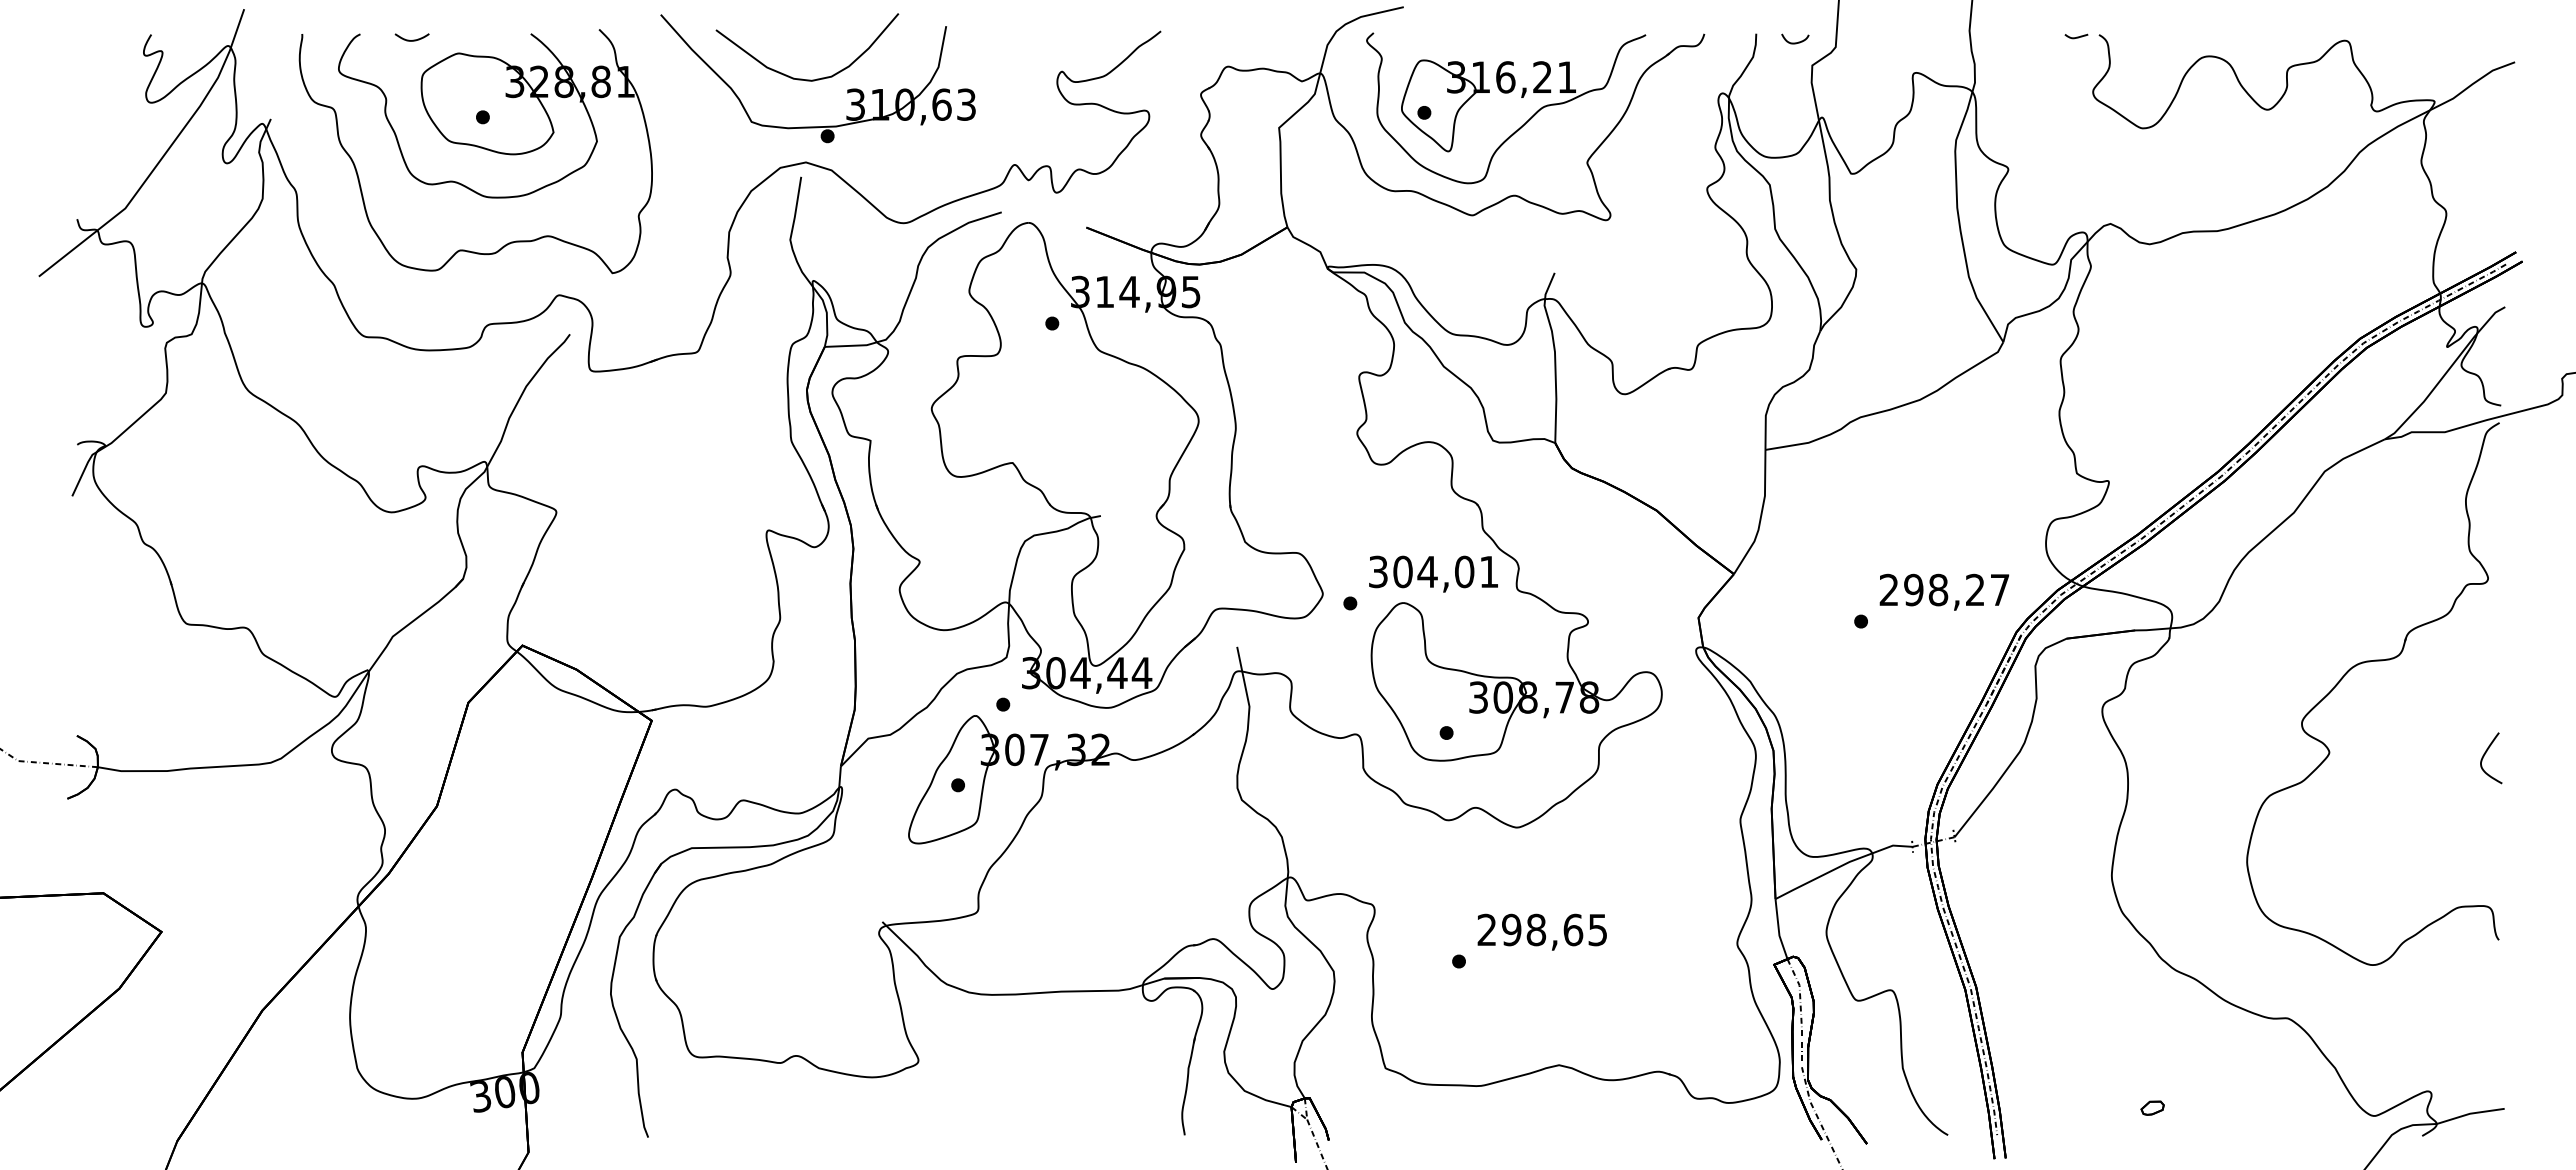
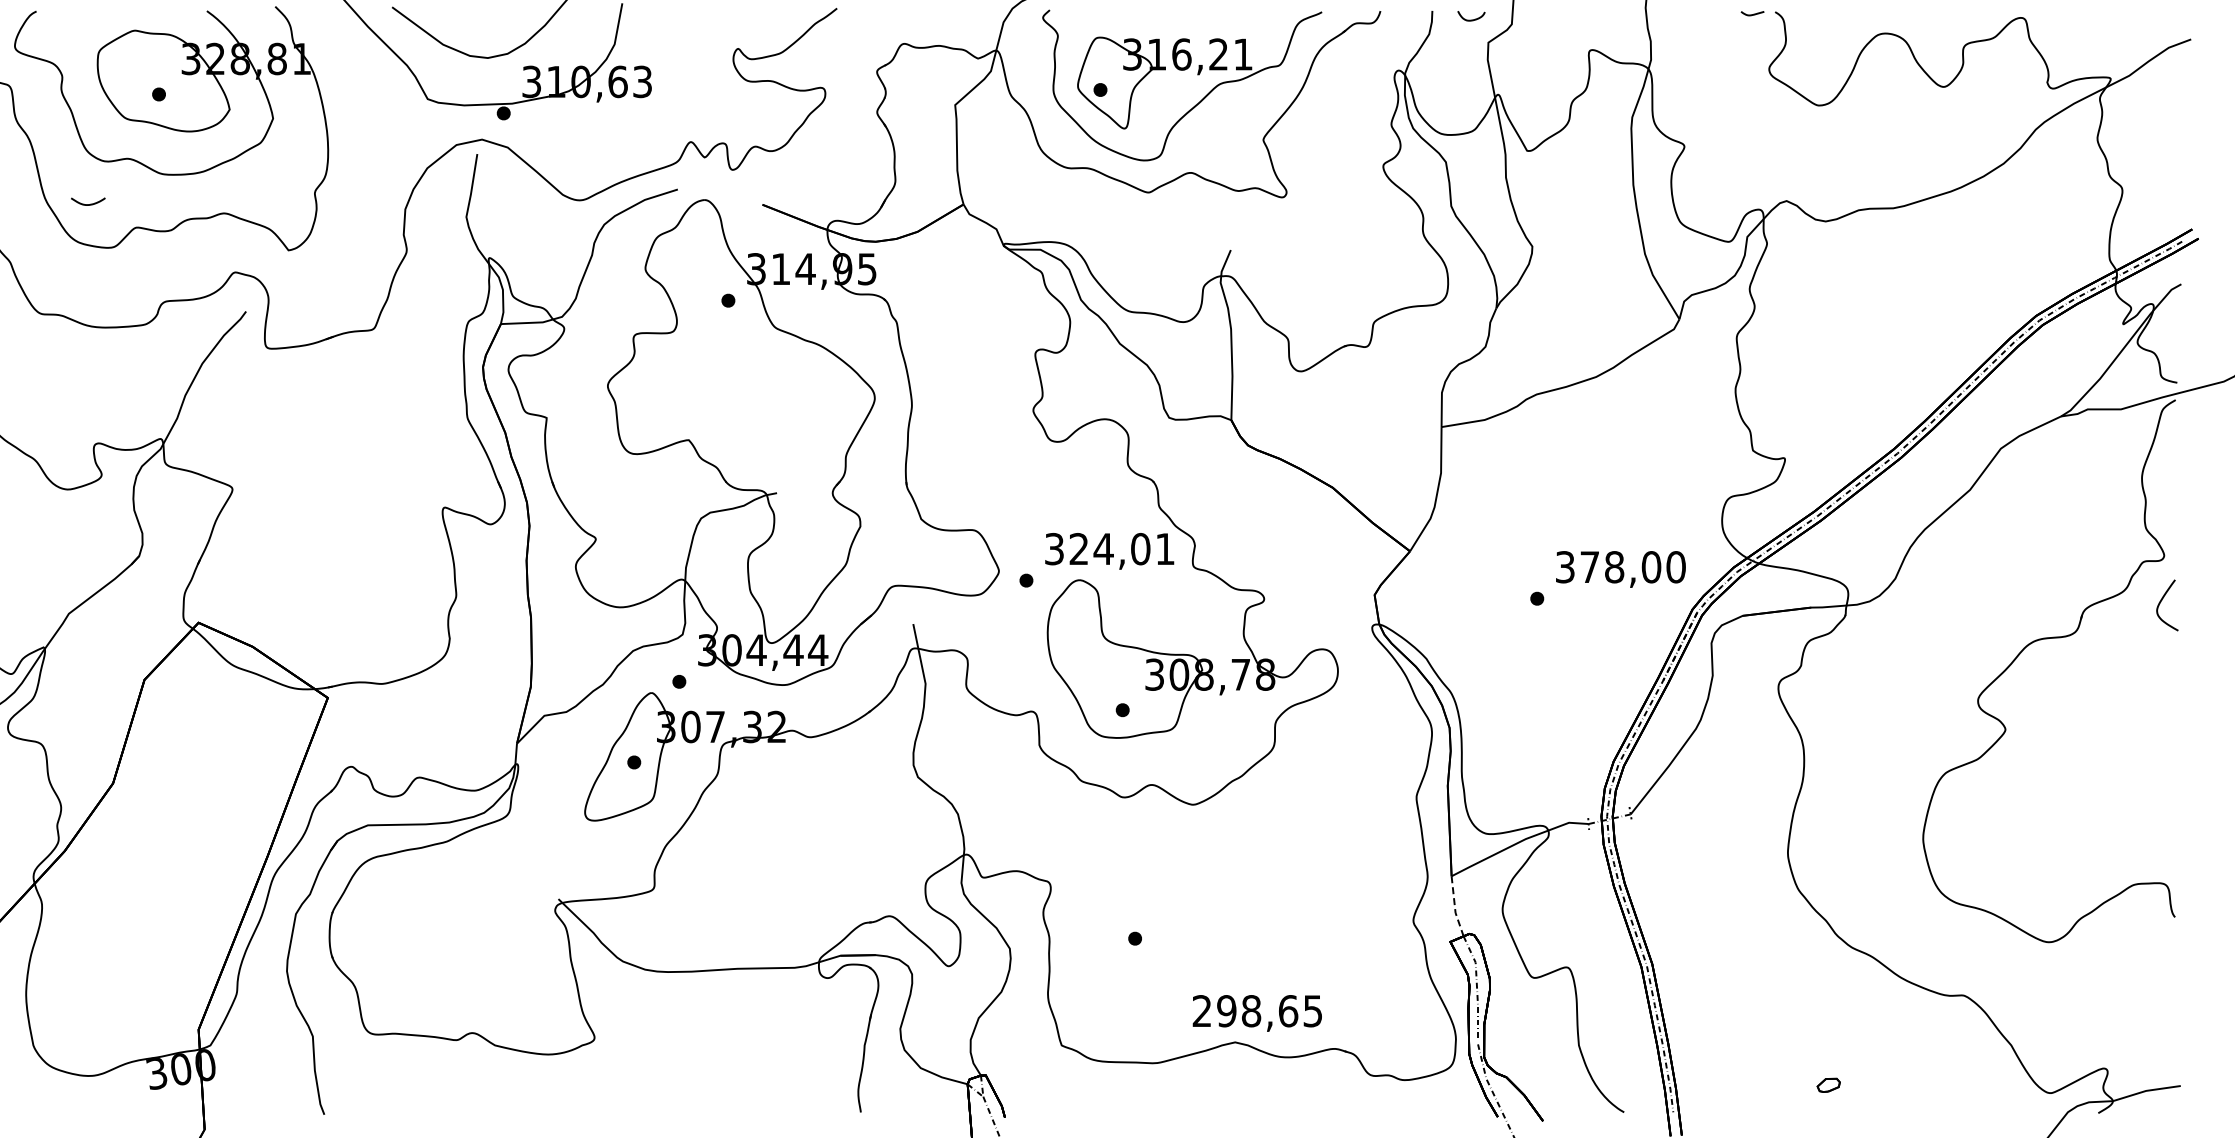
curve: (409, 39) -> (85, 203), moved
text: (1402, 571) -> (1078, 548), 304,01 -> 324,01
text: (1944, 589) -> (1620, 566), 298,27 -> 378,00
curve: (2486, 753) -> (2162, 600), moved
line: (1778, 930) -> (1454, 907), solid -> dashed
text: (1541, 931) -> (1256, 1012), moved

